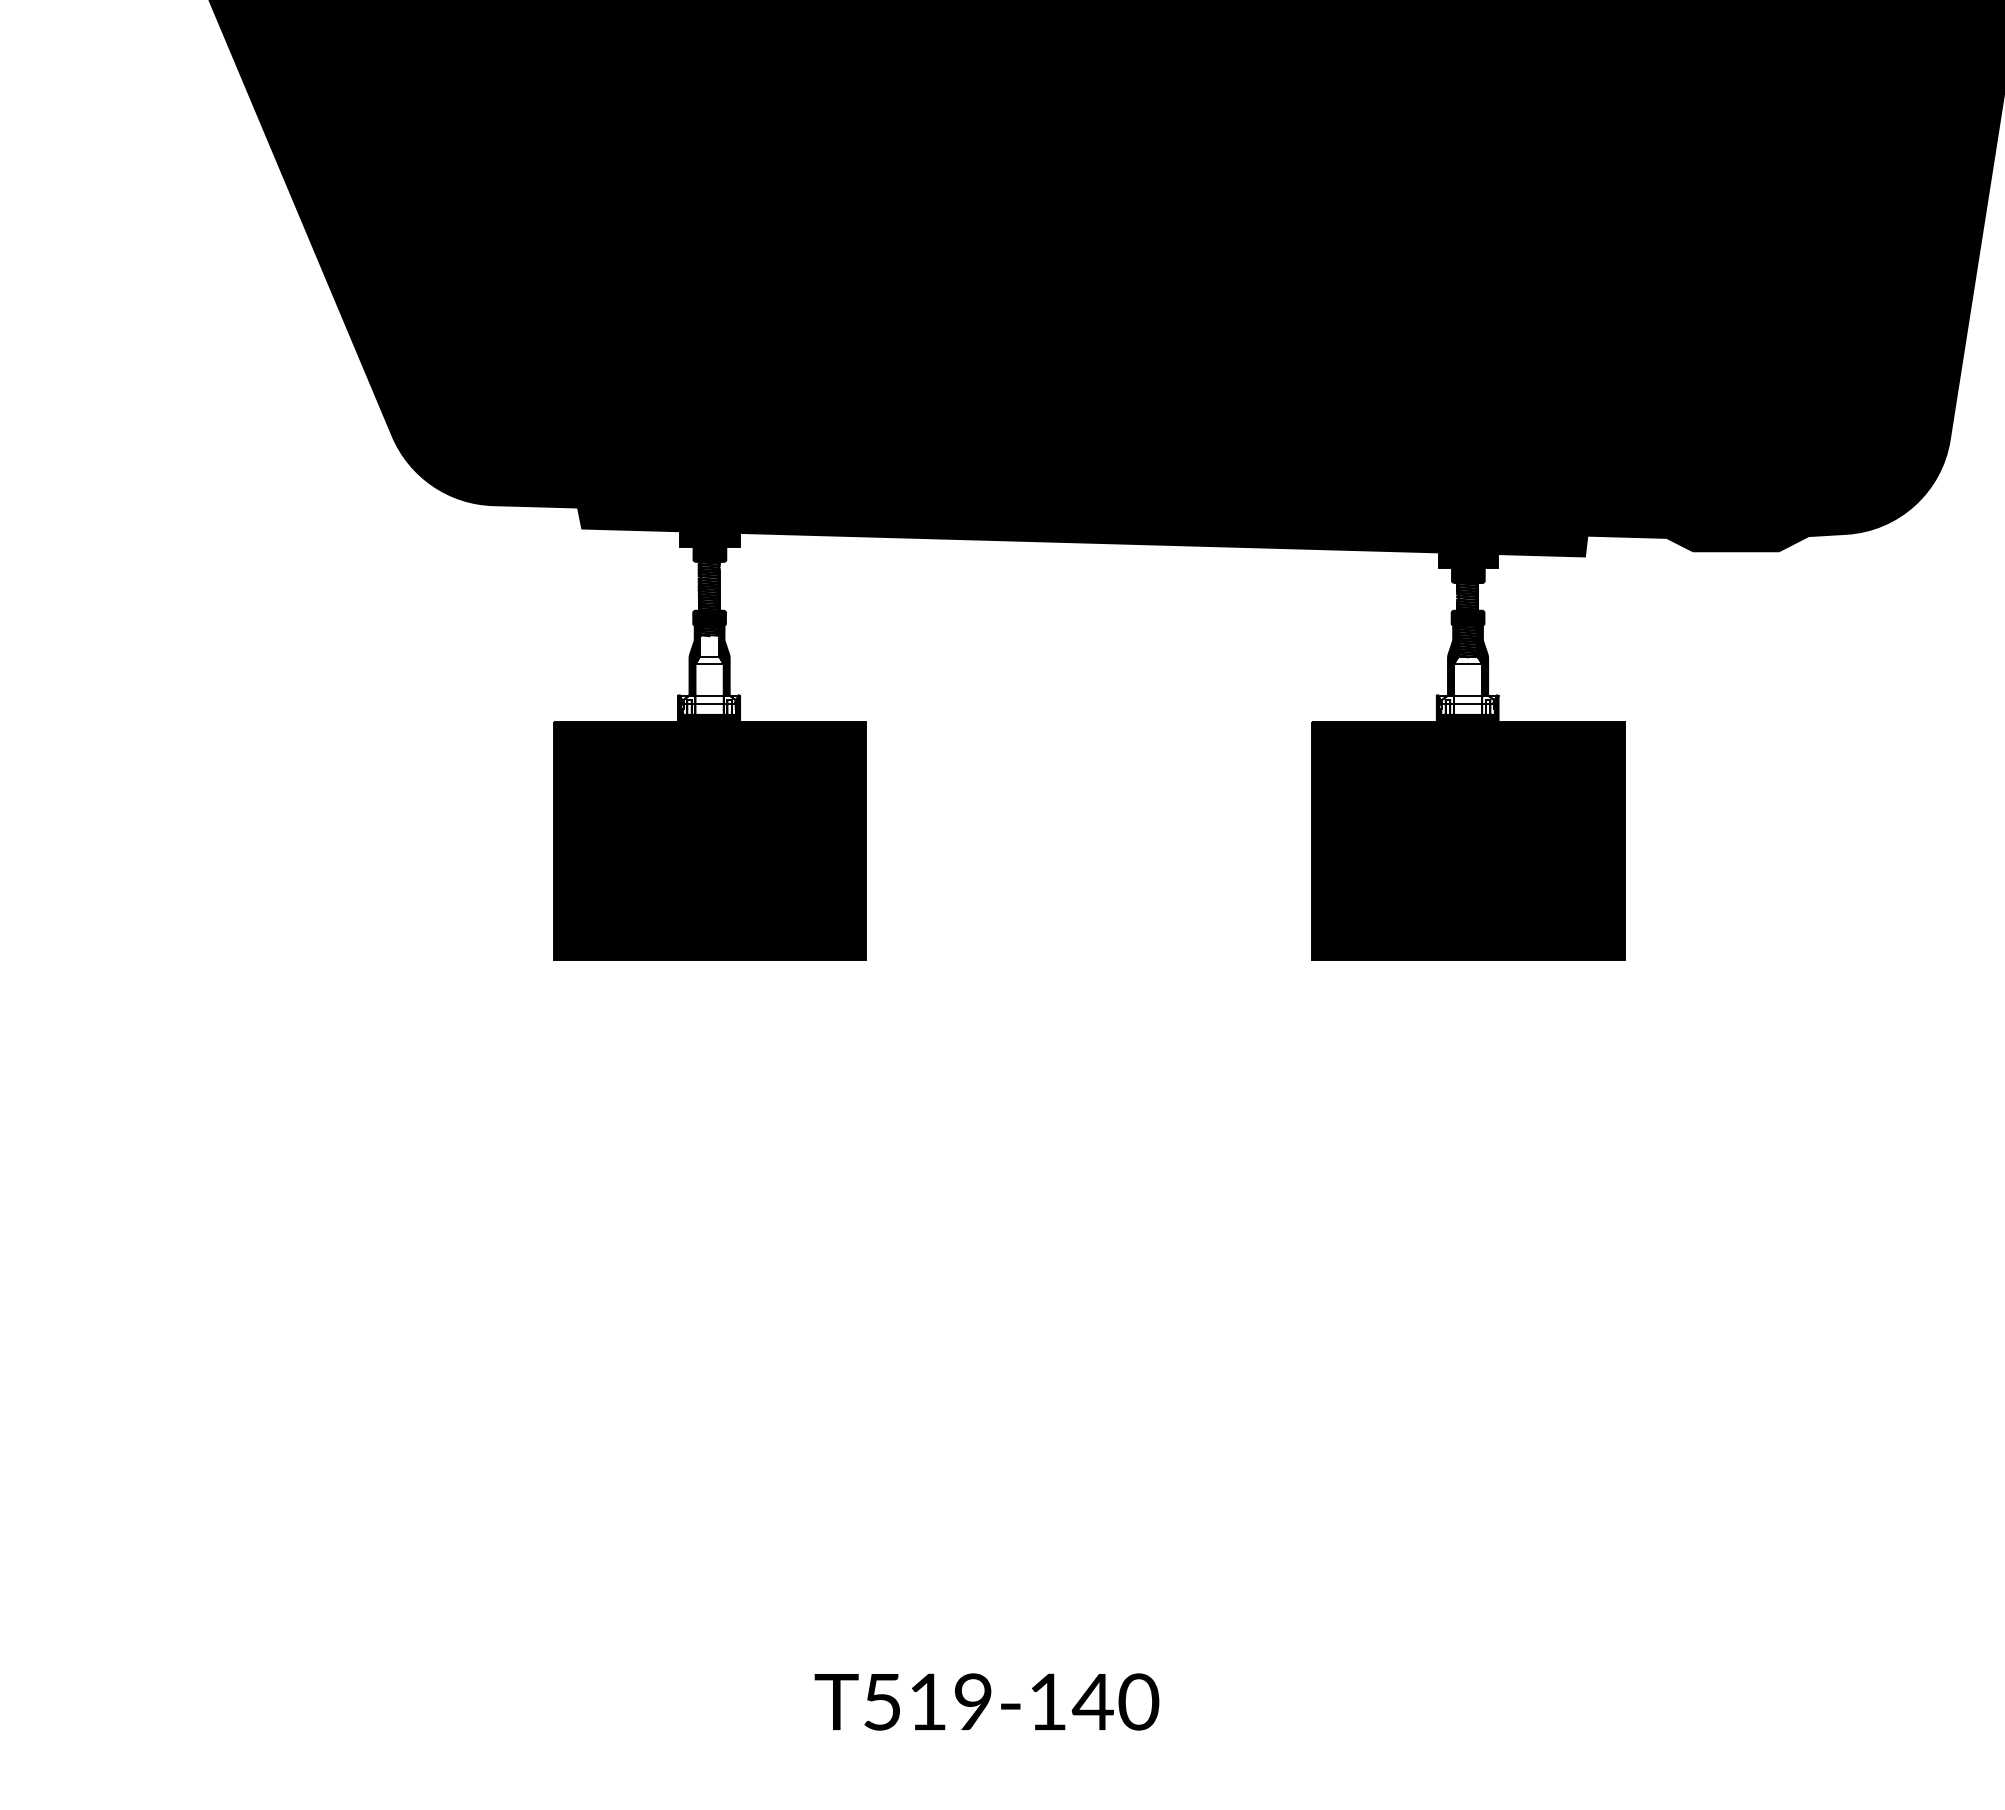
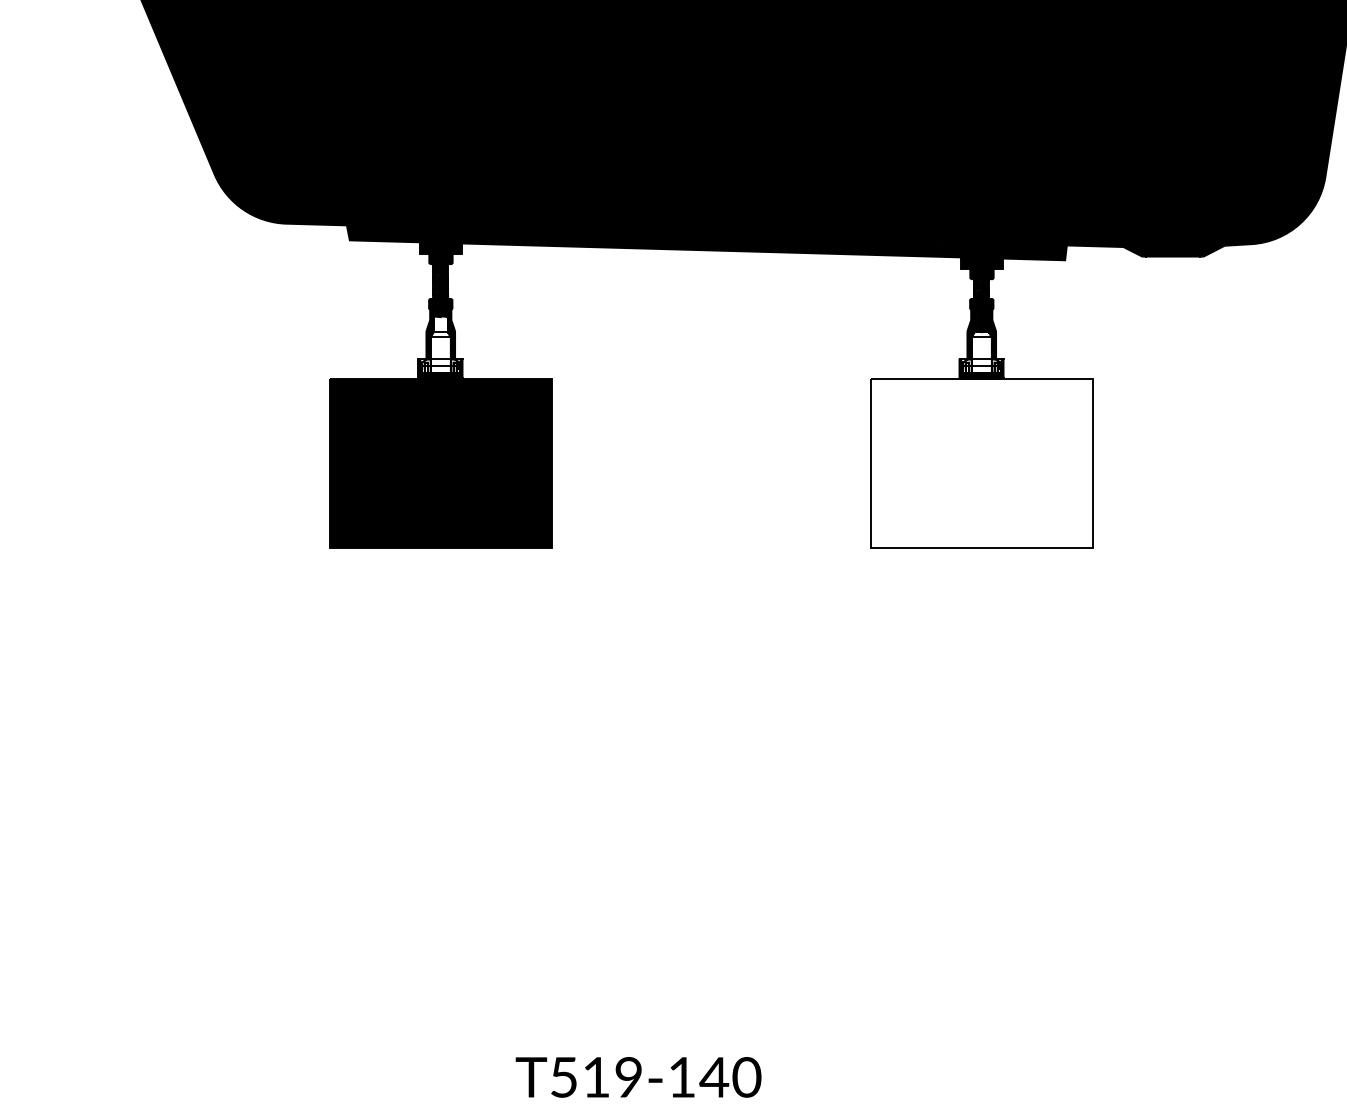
fill: (1468, 841) -> (982, 463), removed

